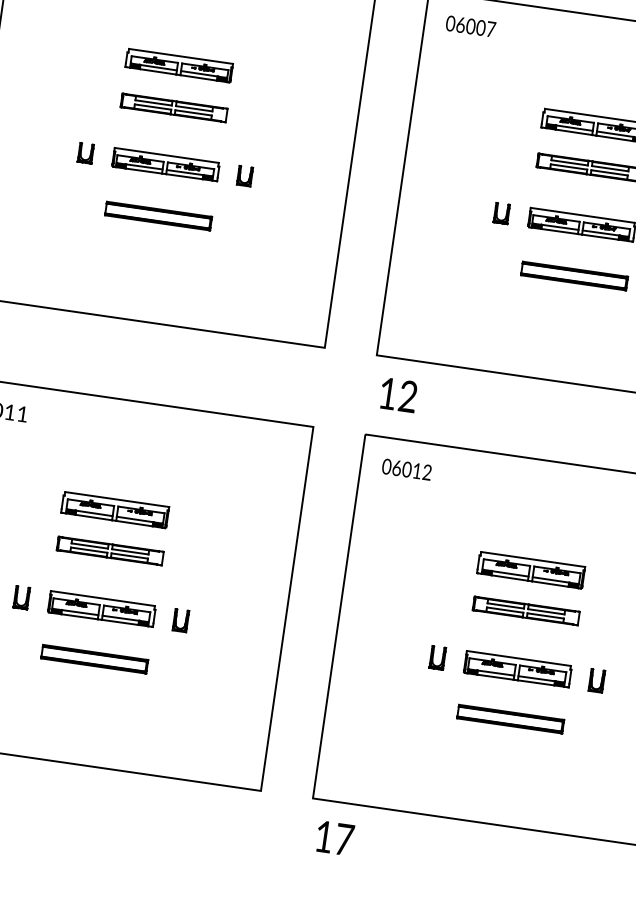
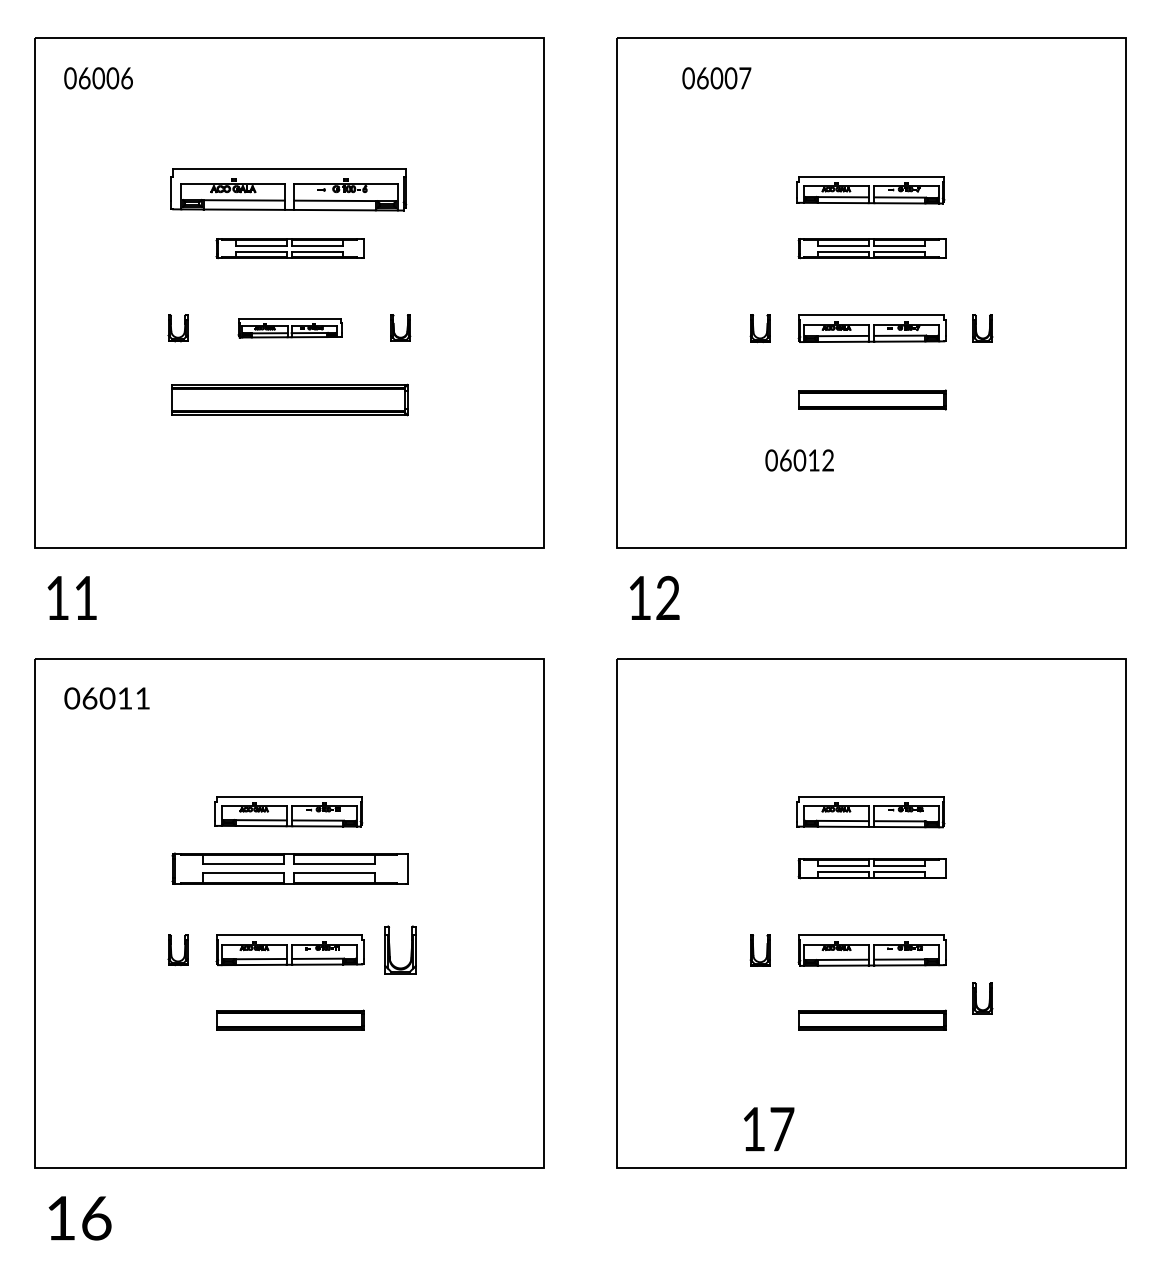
text: (470, 26) -> (716, 78), moved
part: (179, 65) -> (288, 189), size x1.6
part: (165, 164) -> (289, 328), size x0.7
part: (158, 215) -> (290, 399), size x1.6
text: (406, 469) -> (799, 460), moved
part: (109, 550) -> (289, 868), size x1.6
part: (180, 620) -> (400, 949), size x1.6
part: (596, 680) -> (982, 998), moved
text: (335, 838) -> (769, 1129), moved

